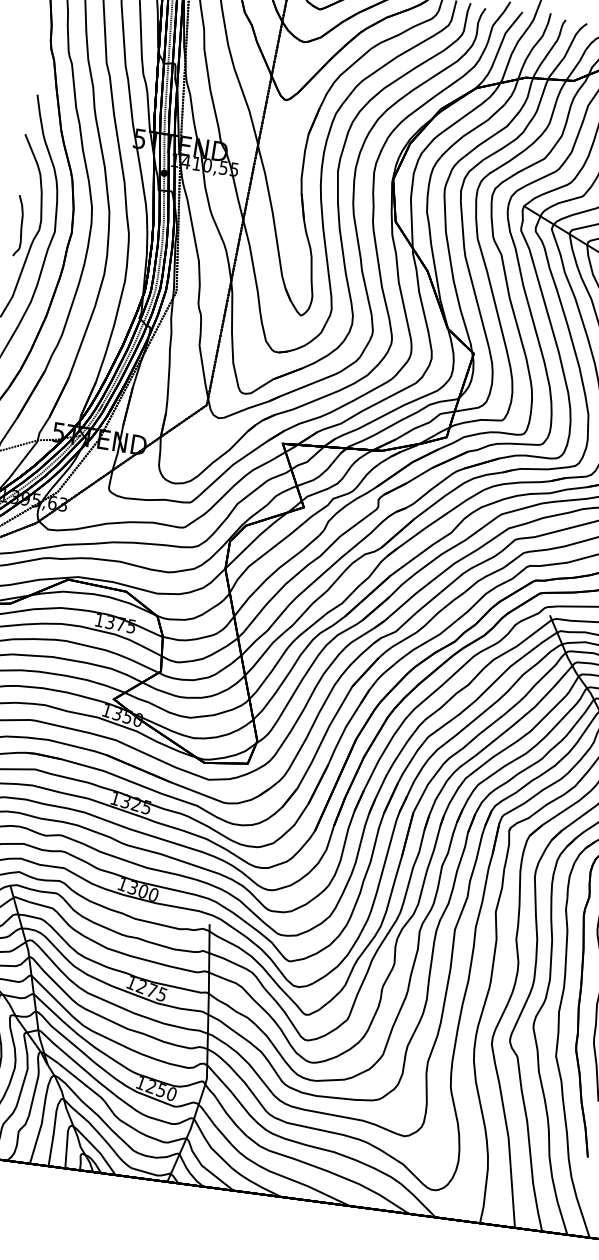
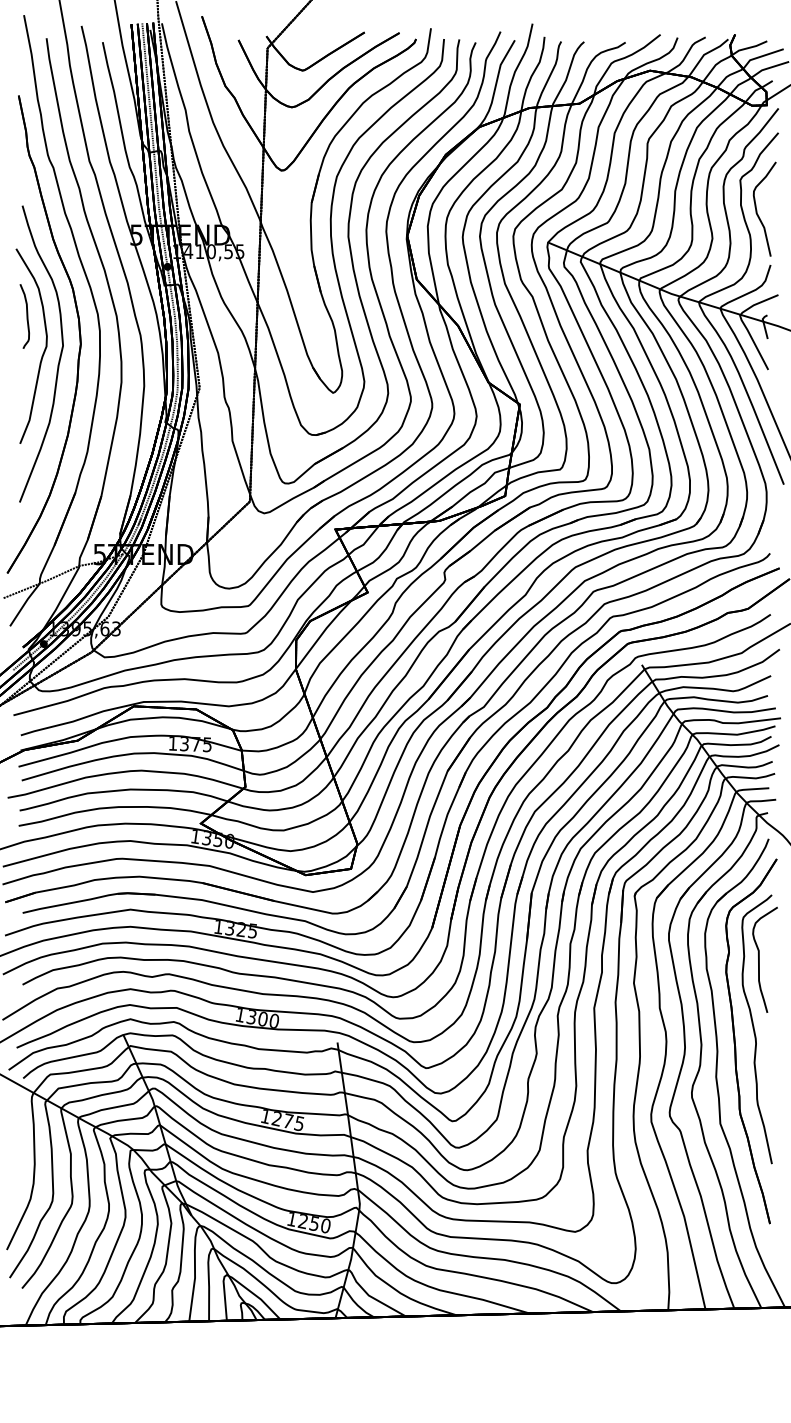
part: (18, 225) -> (24, 316), moved

